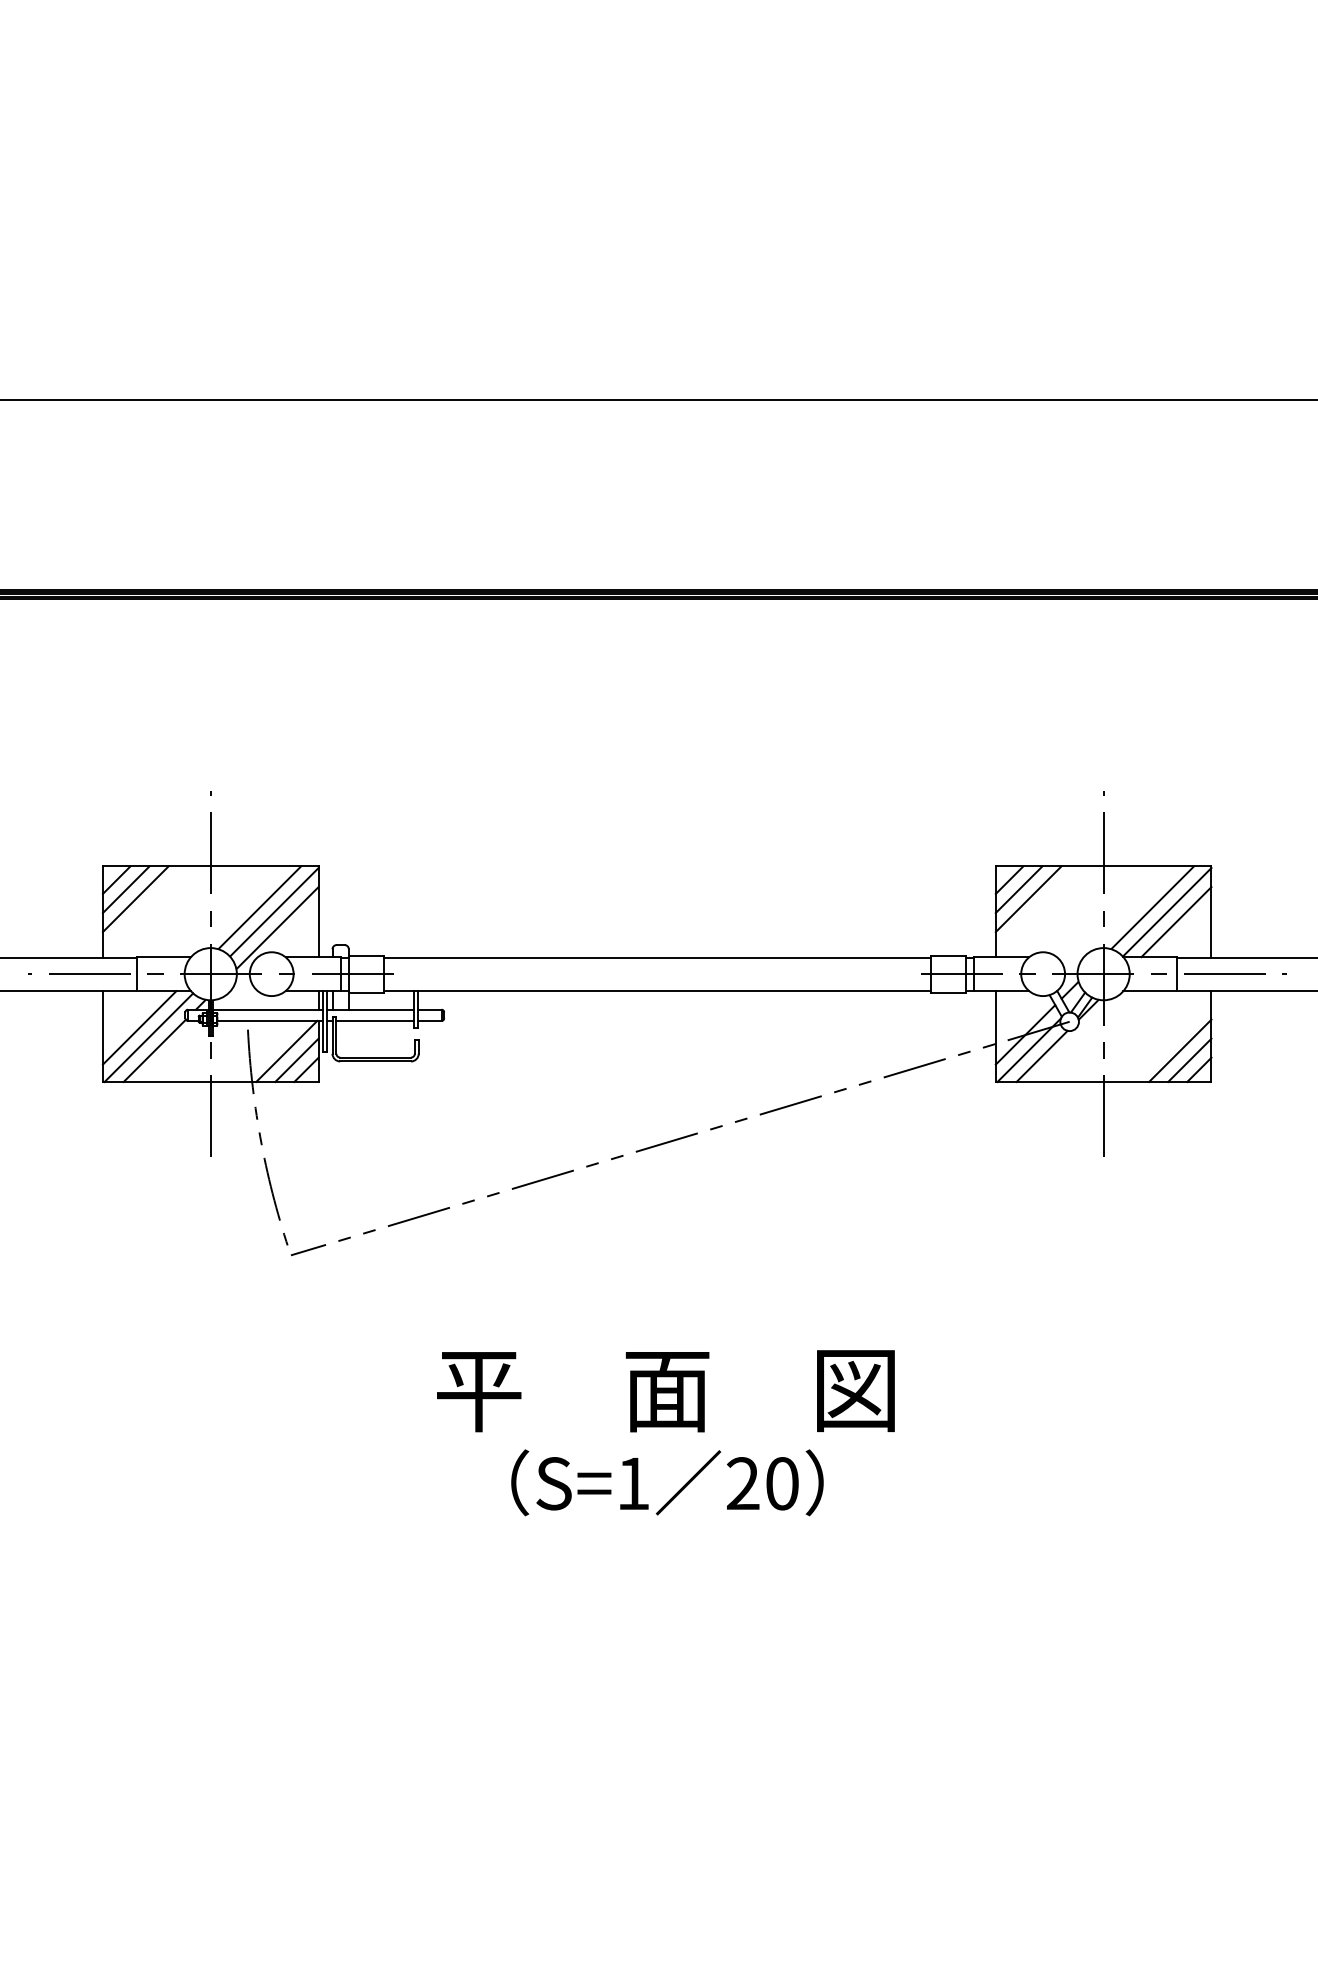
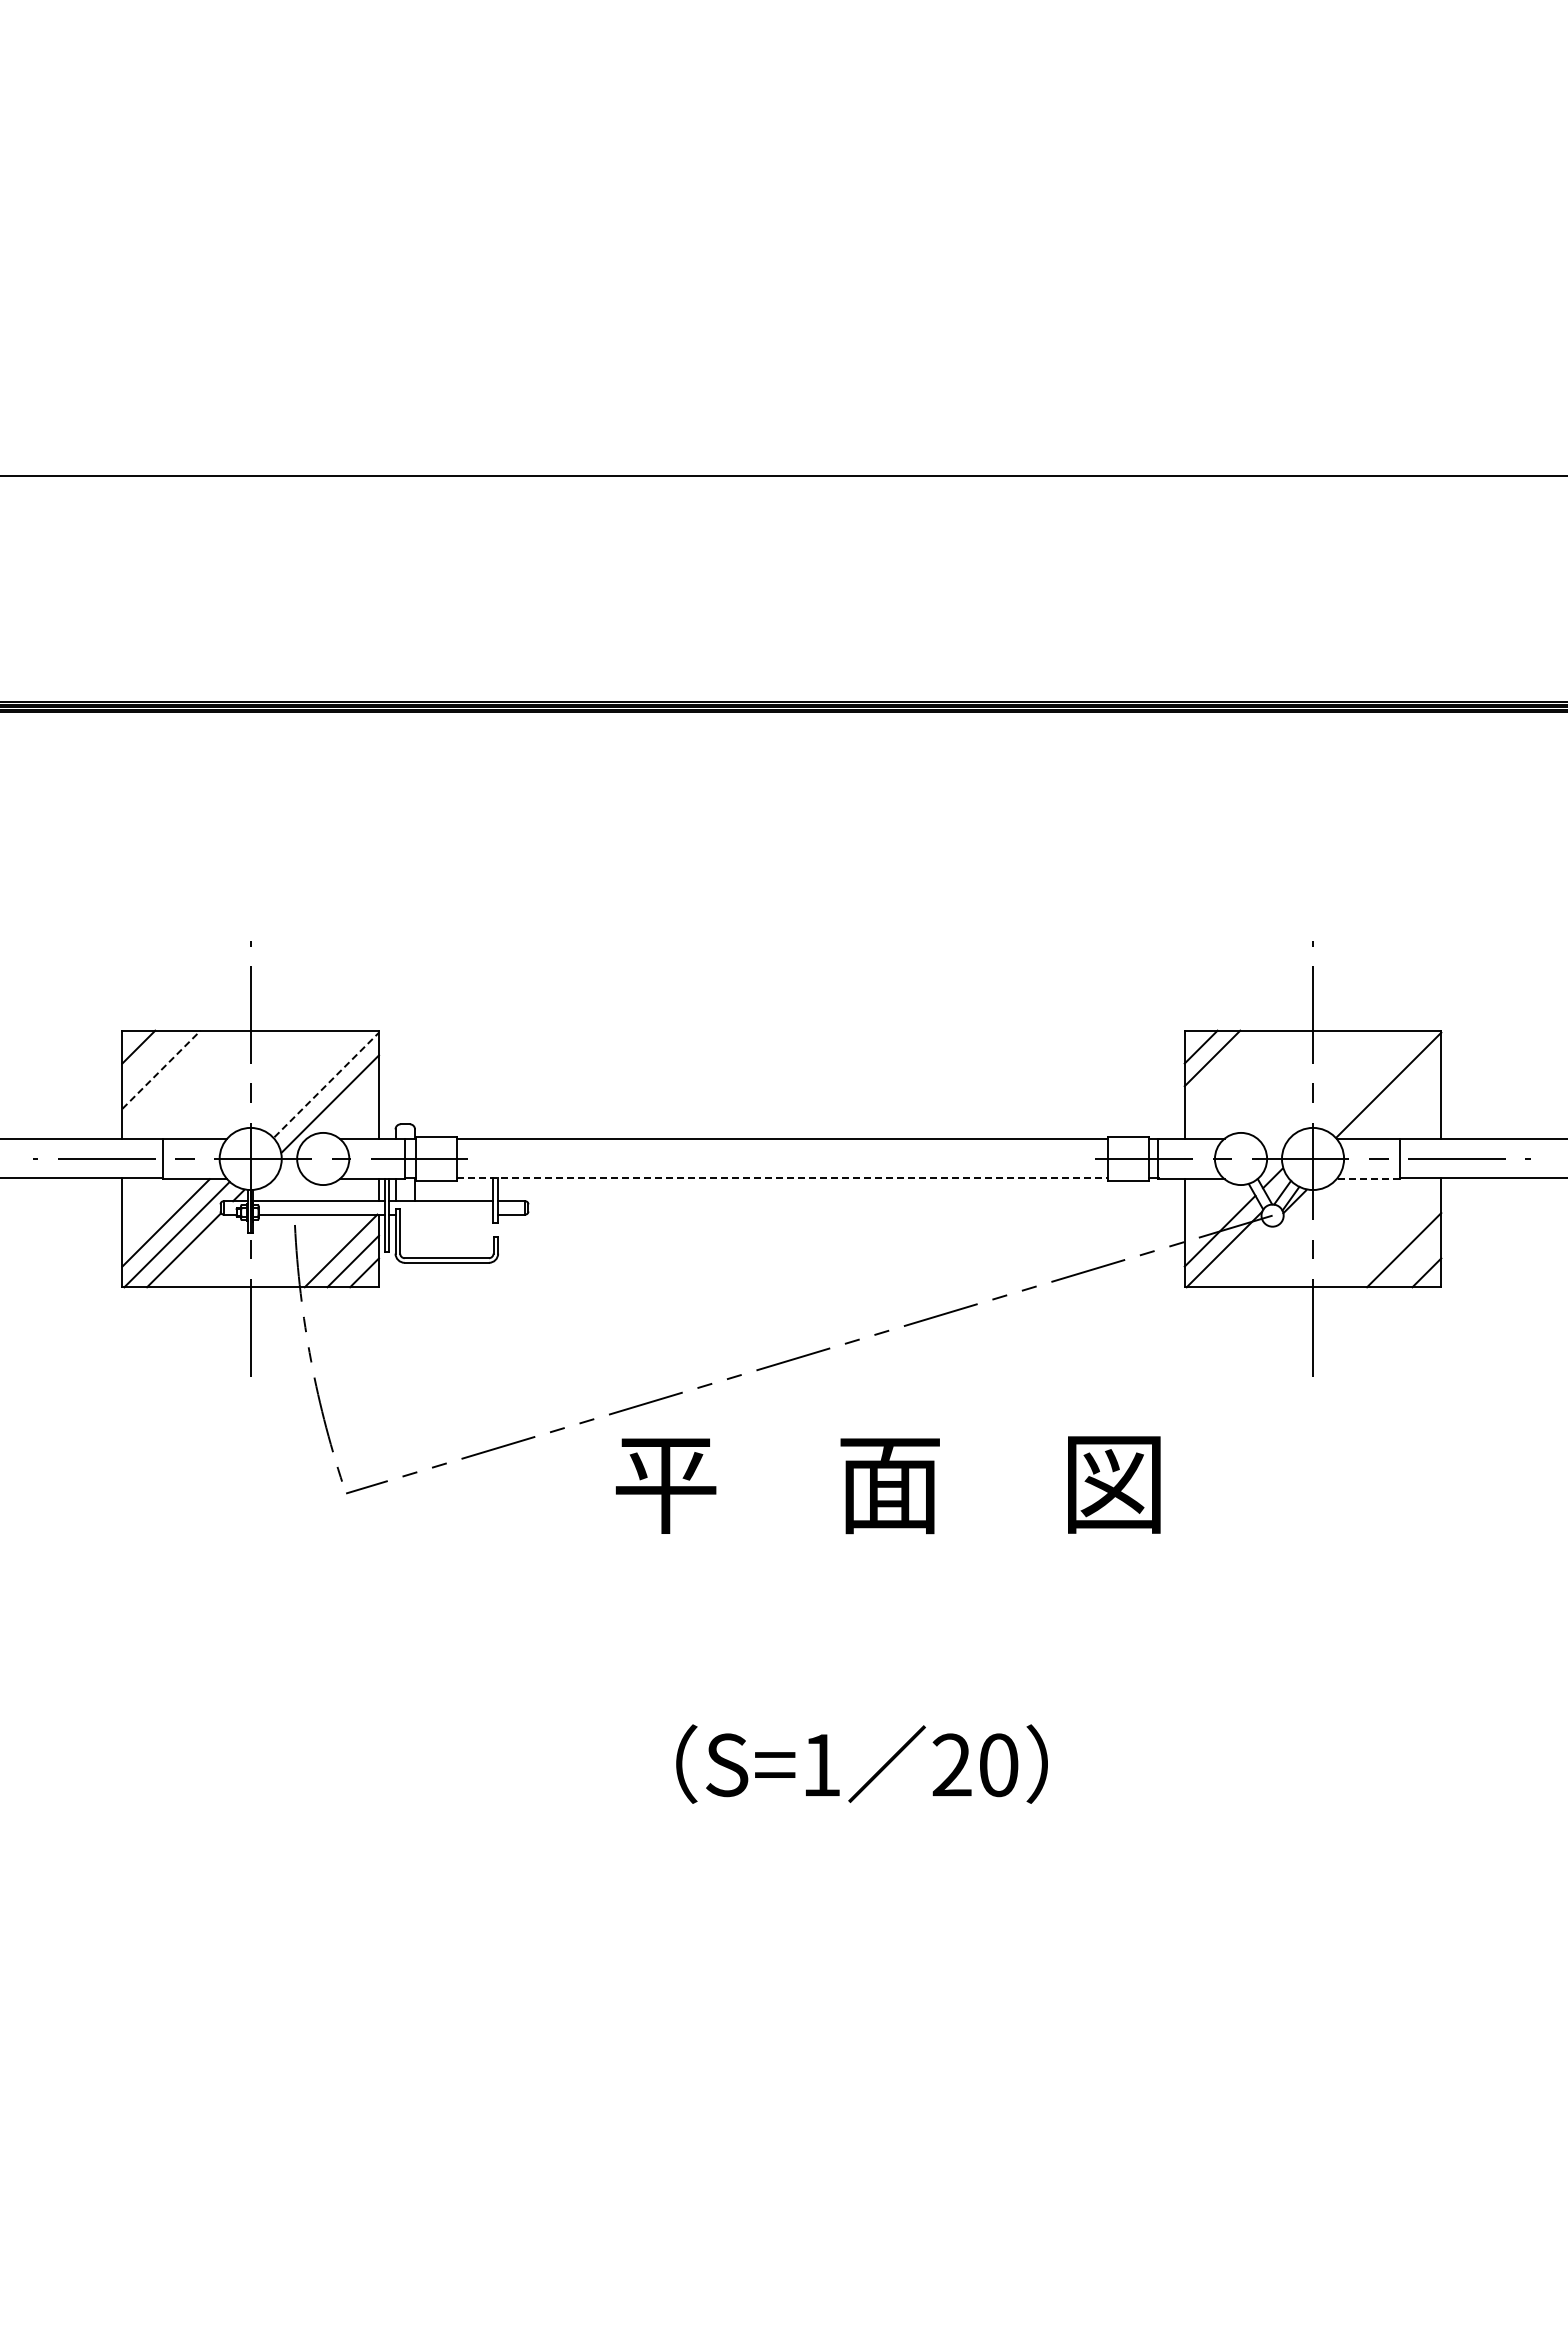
line: (125, 889) -> (149, 1058), removed
line: (135, 898) -> (161, 1069), solid -> dashed
line: (1028, 898) -> (1223, 1069), removed
line: (260, 907) -> (309, 1079), removed
line: (1152, 907) -> (1371, 1079), removed
line: (274, 911) -> (326, 1084), solid -> dashed
line: (1176, 921) -> (1399, 1096), removed
line: (657, 990) -> (782, 1178), solid -> dashed
line: (1150, 991) -> (1368, 1179), solid -> dashed
line: (375, 1020) -> (446, 1214), removed
line: (1041, 1056) -> (1239, 1256), removed
line: (1189, 1060) -> (1415, 1261), removed
text: (665, 1391) -> (887, 1485), moved
text: (666, 1482) -> (861, 1763), moved

